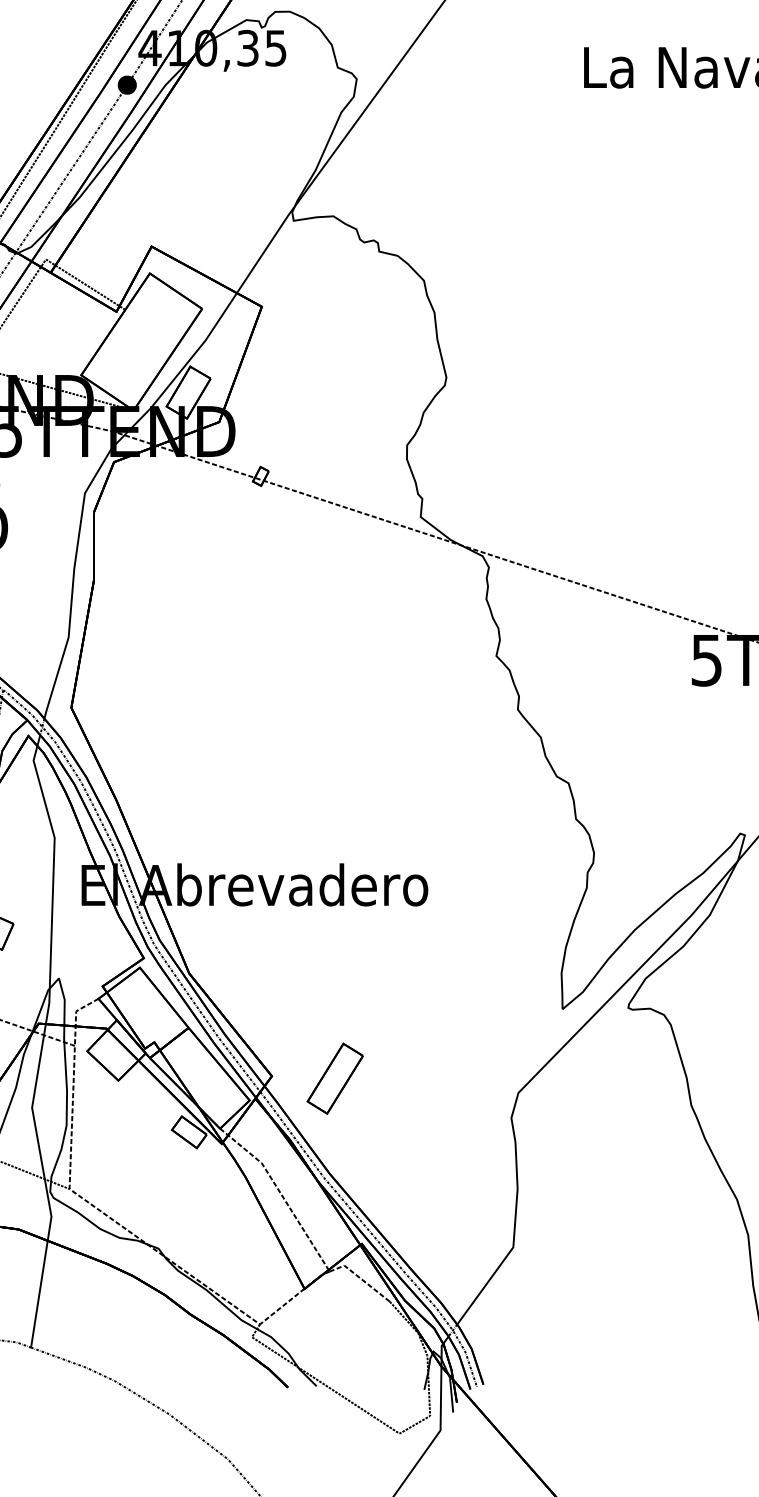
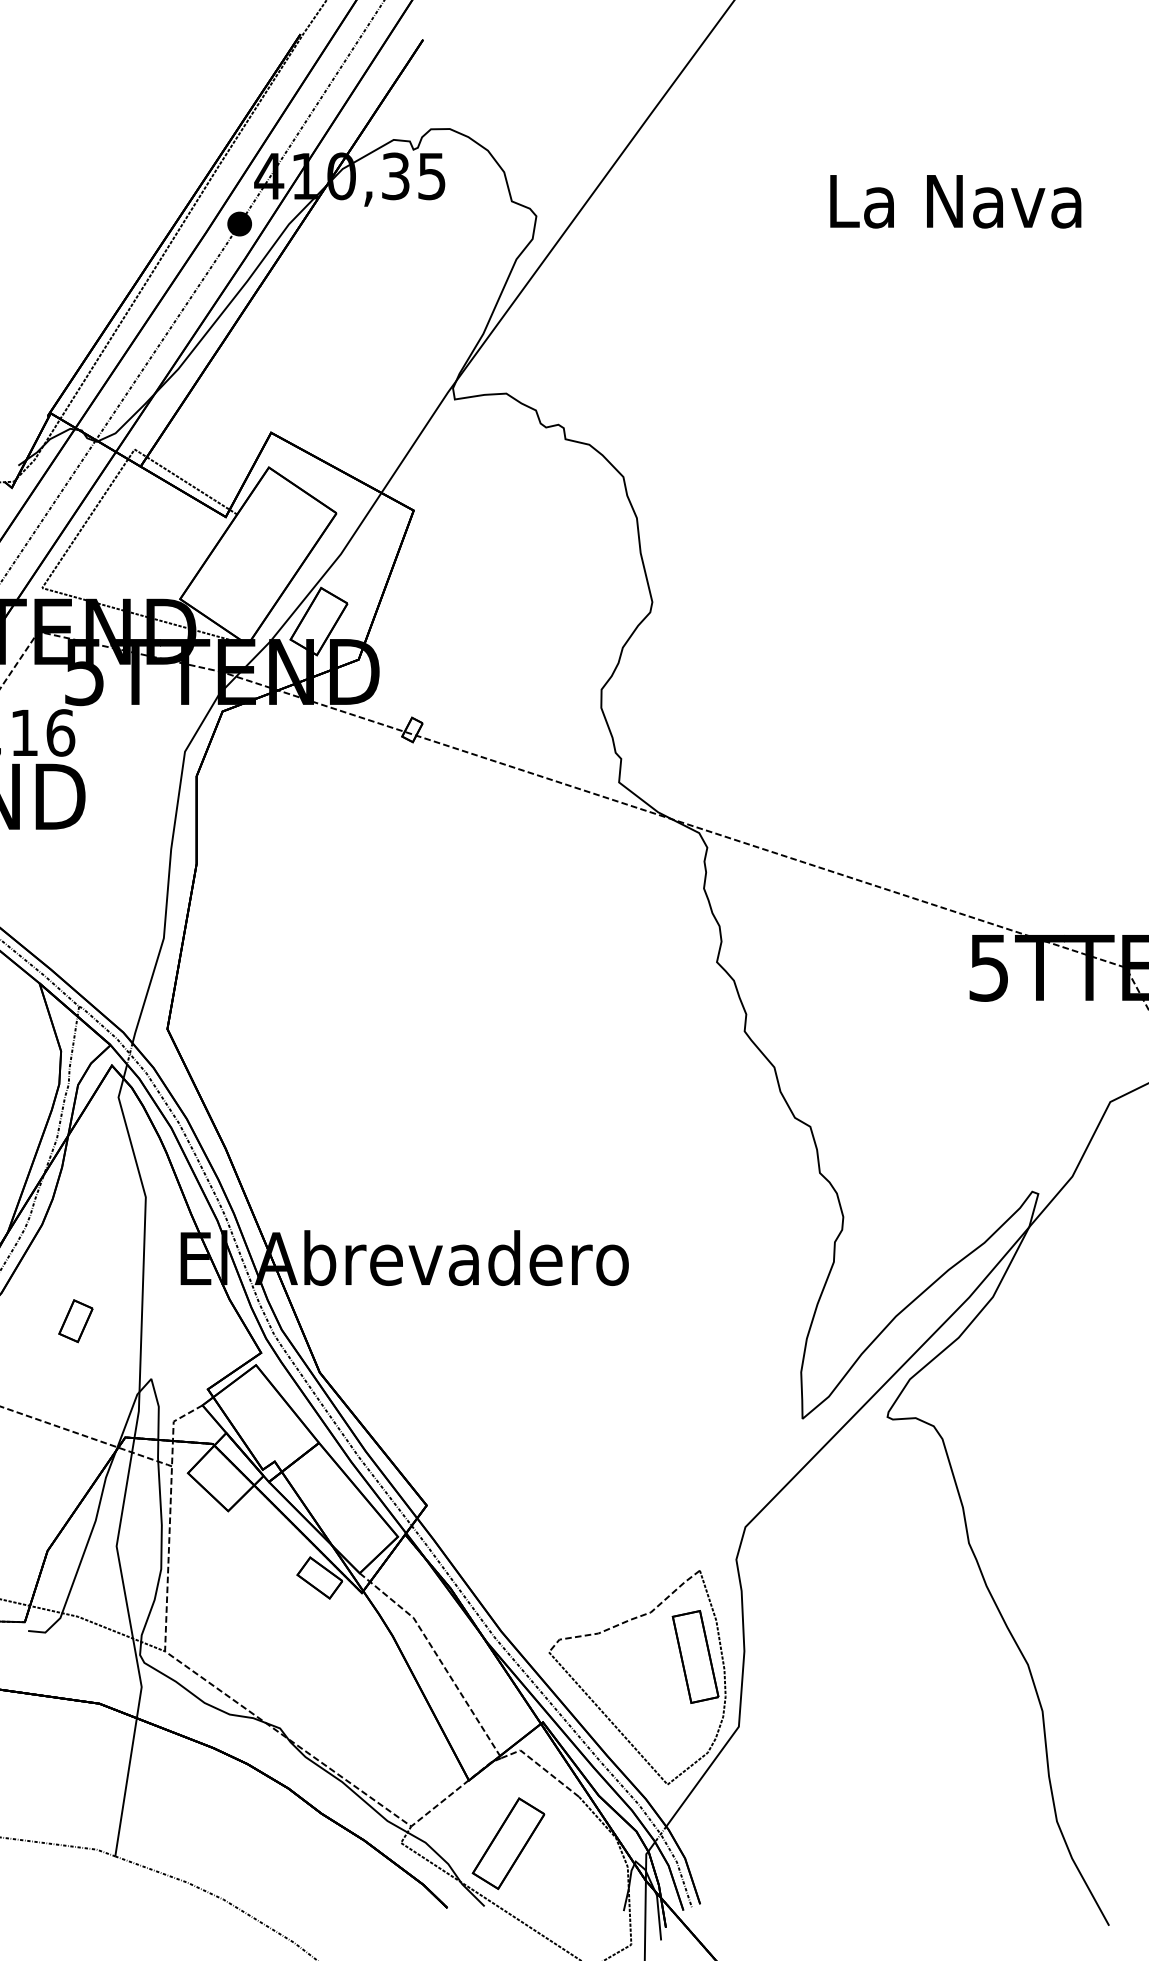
part: (335, 1078) -> (508, 1843), moved
part: (469, 1201) -> (682, 1667), added

